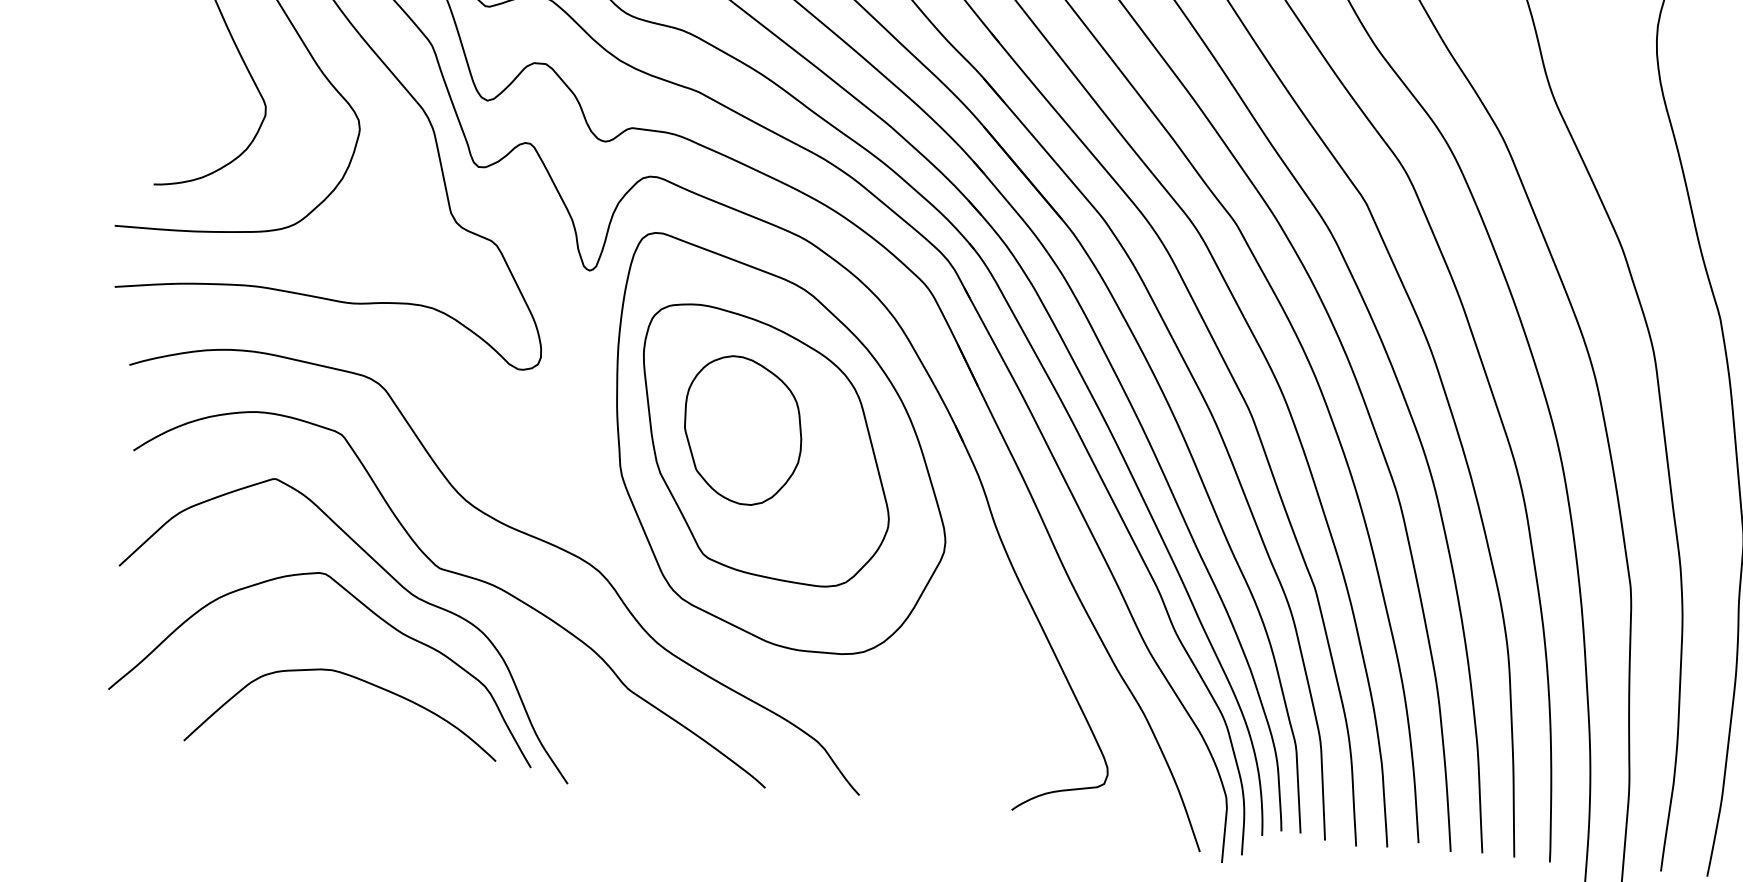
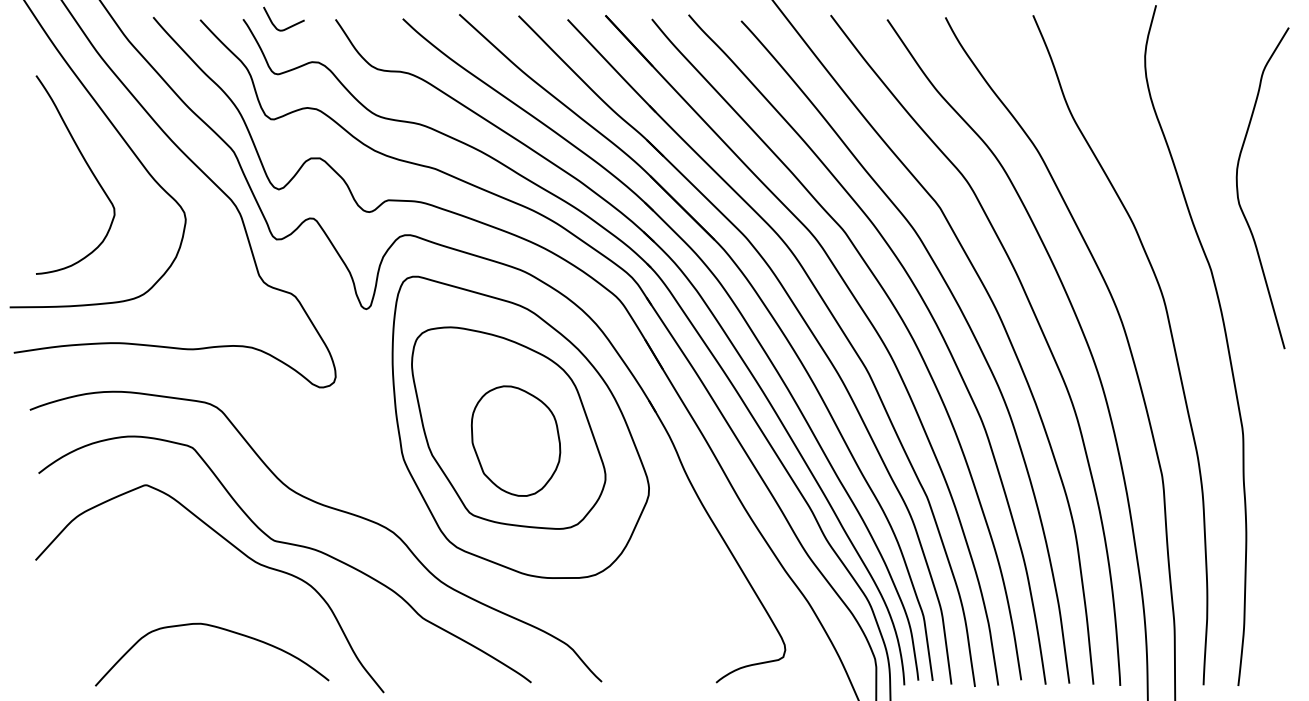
part: (742, 429) -> (515, 440), moved
curve: (367, 609) -> (223, 576), removed

